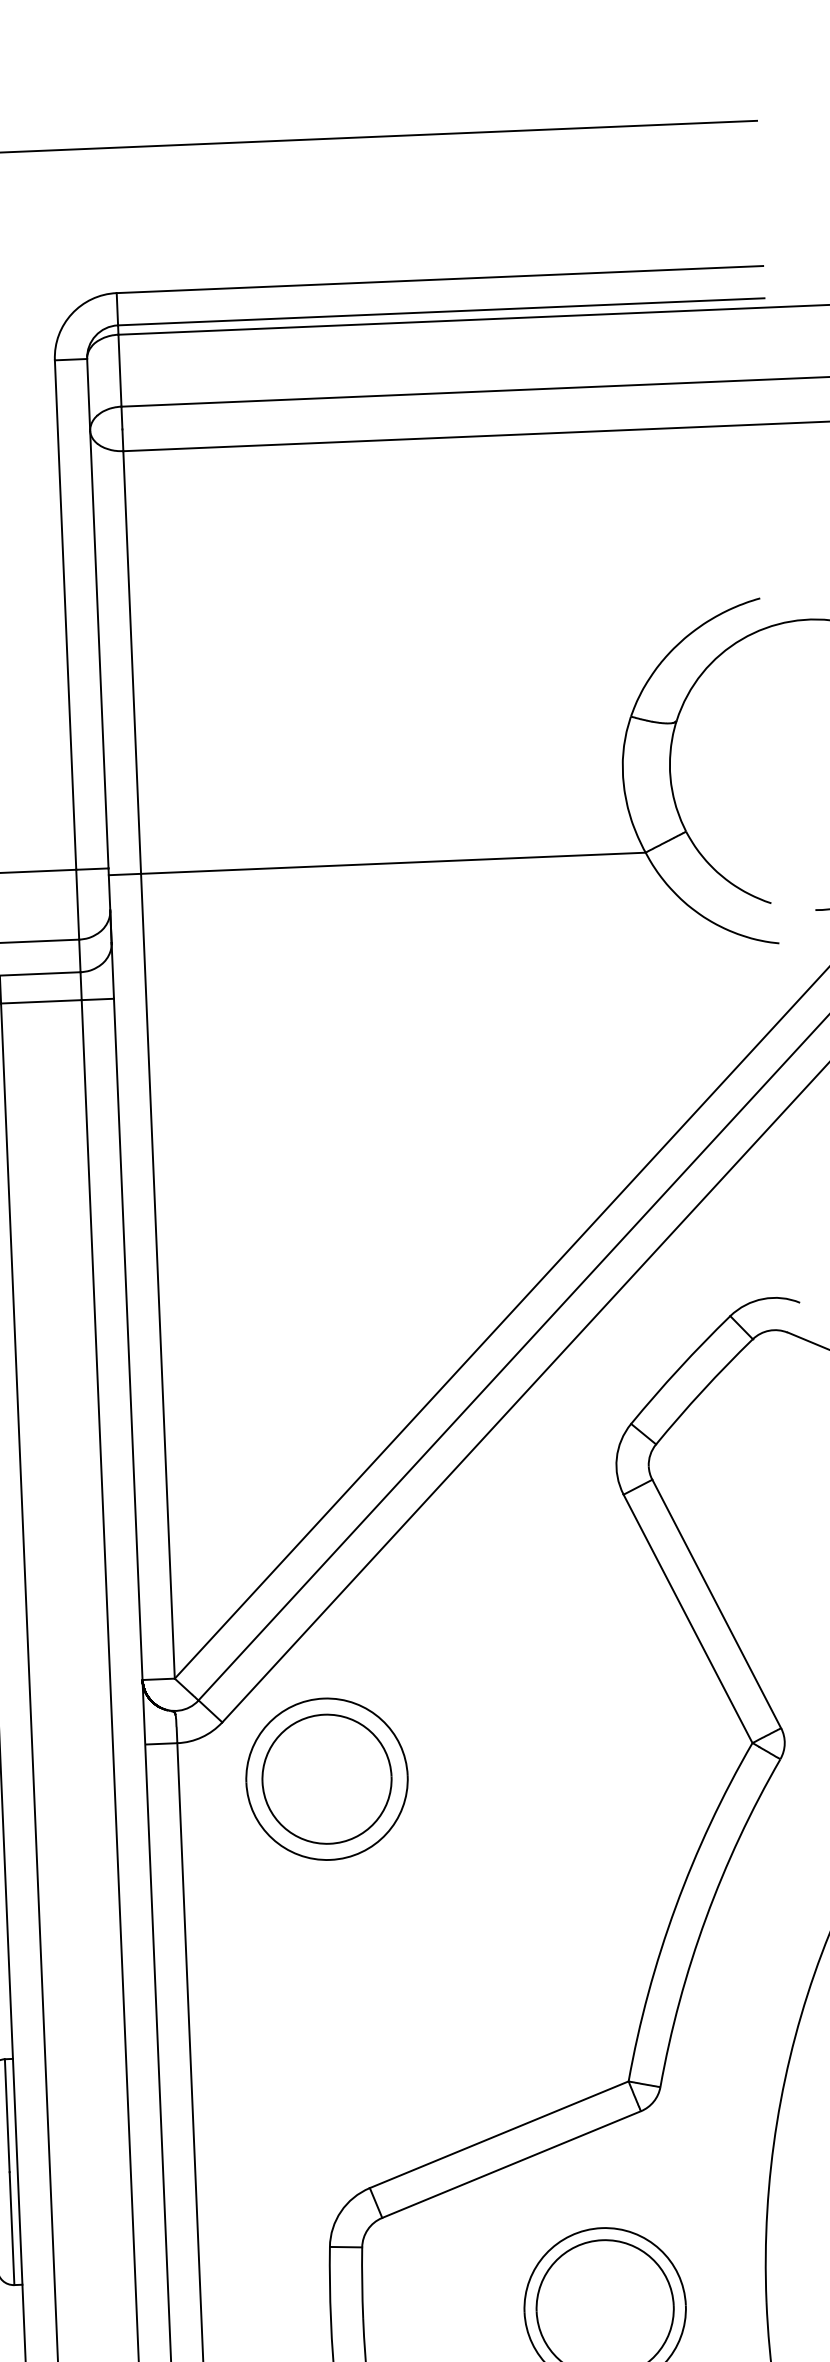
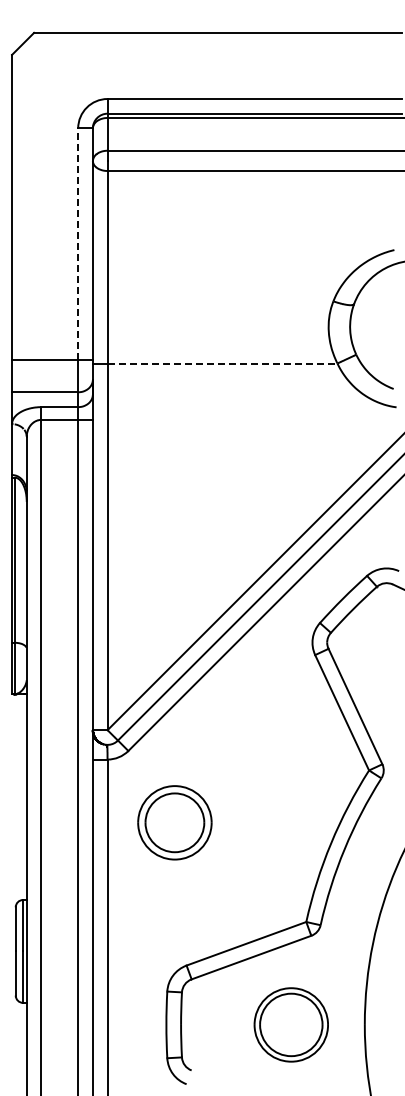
line: (66, 612) -> (78, 243), solid -> dashed
line: (393, 863) -> (222, 363), solid -> dashed
part: (326, 1778) -> (174, 822), moved

